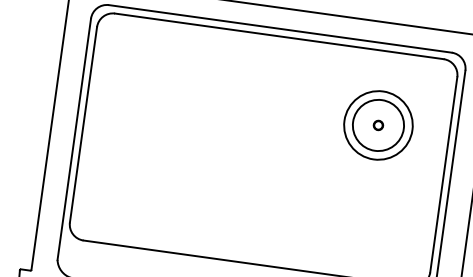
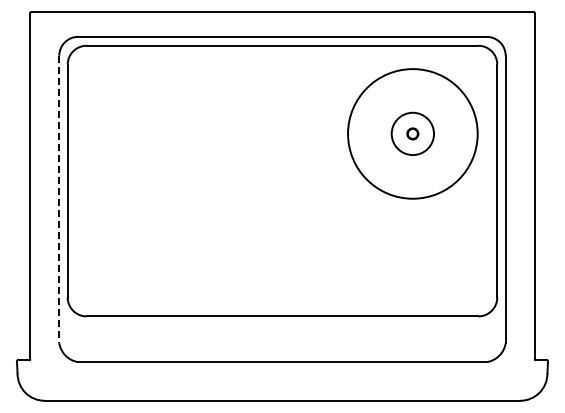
circle: (378, 125) -> (412, 133), size x0.7
circle: (378, 125) -> (412, 133), size x1.6
line: (74, 139) -> (59, 199), solid -> dashed

